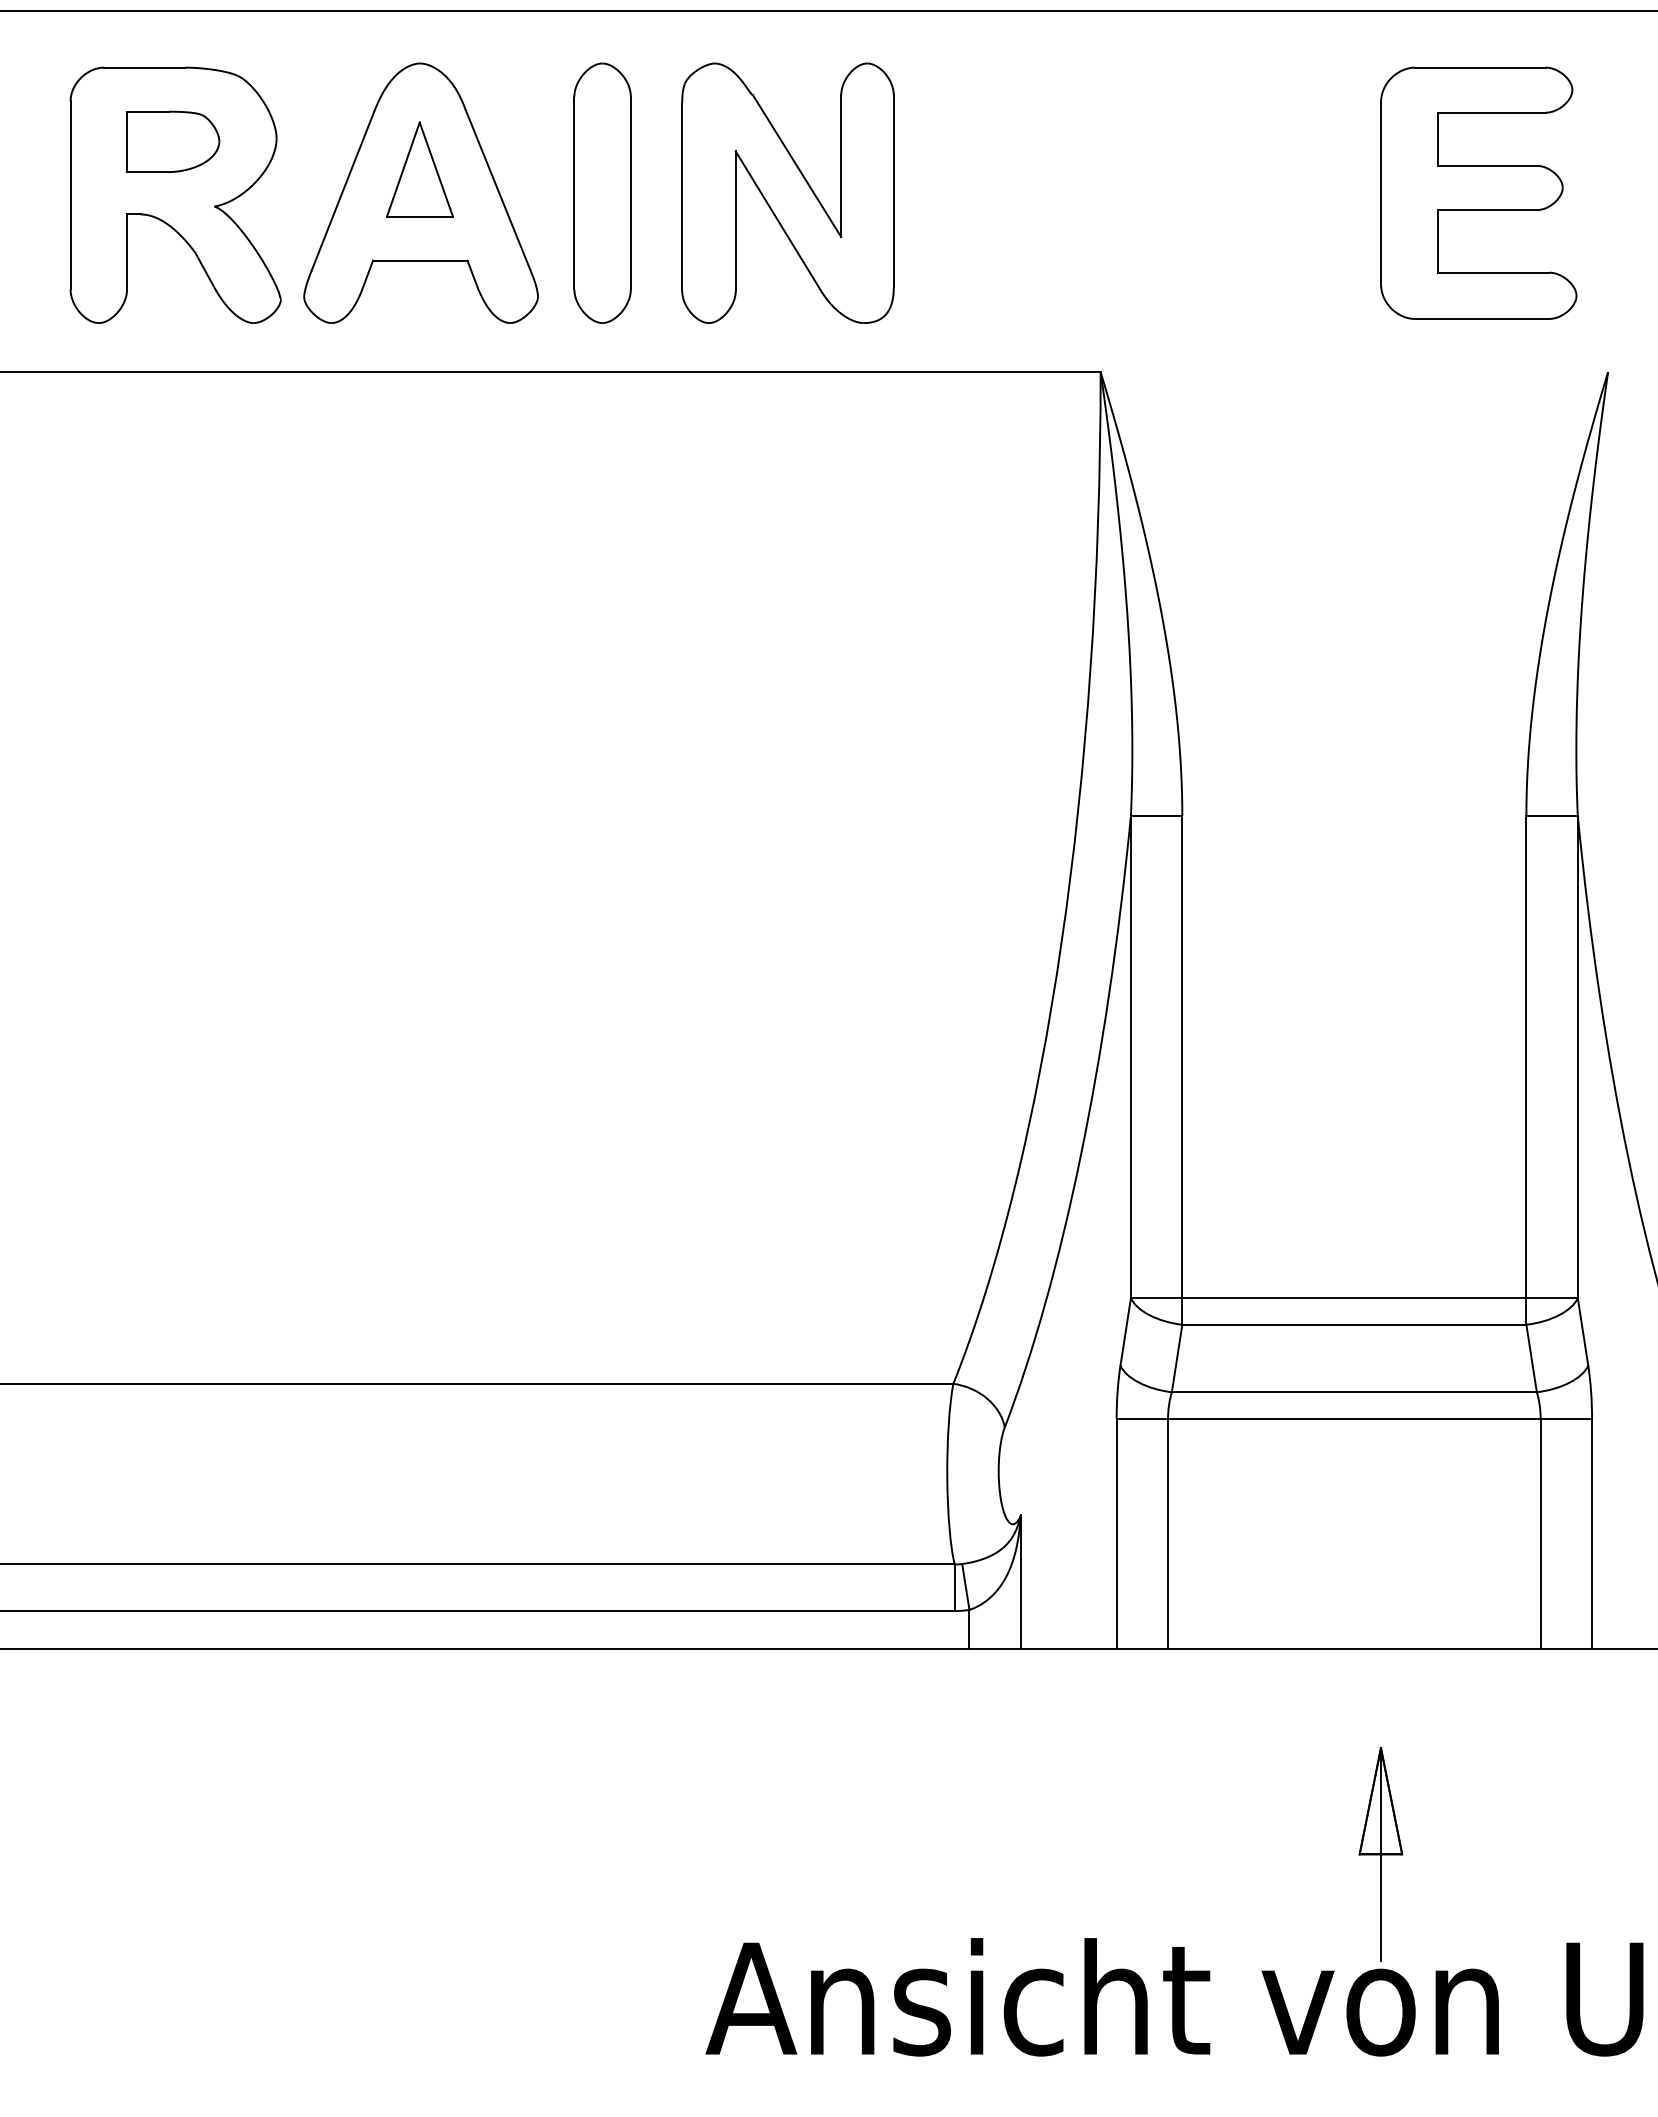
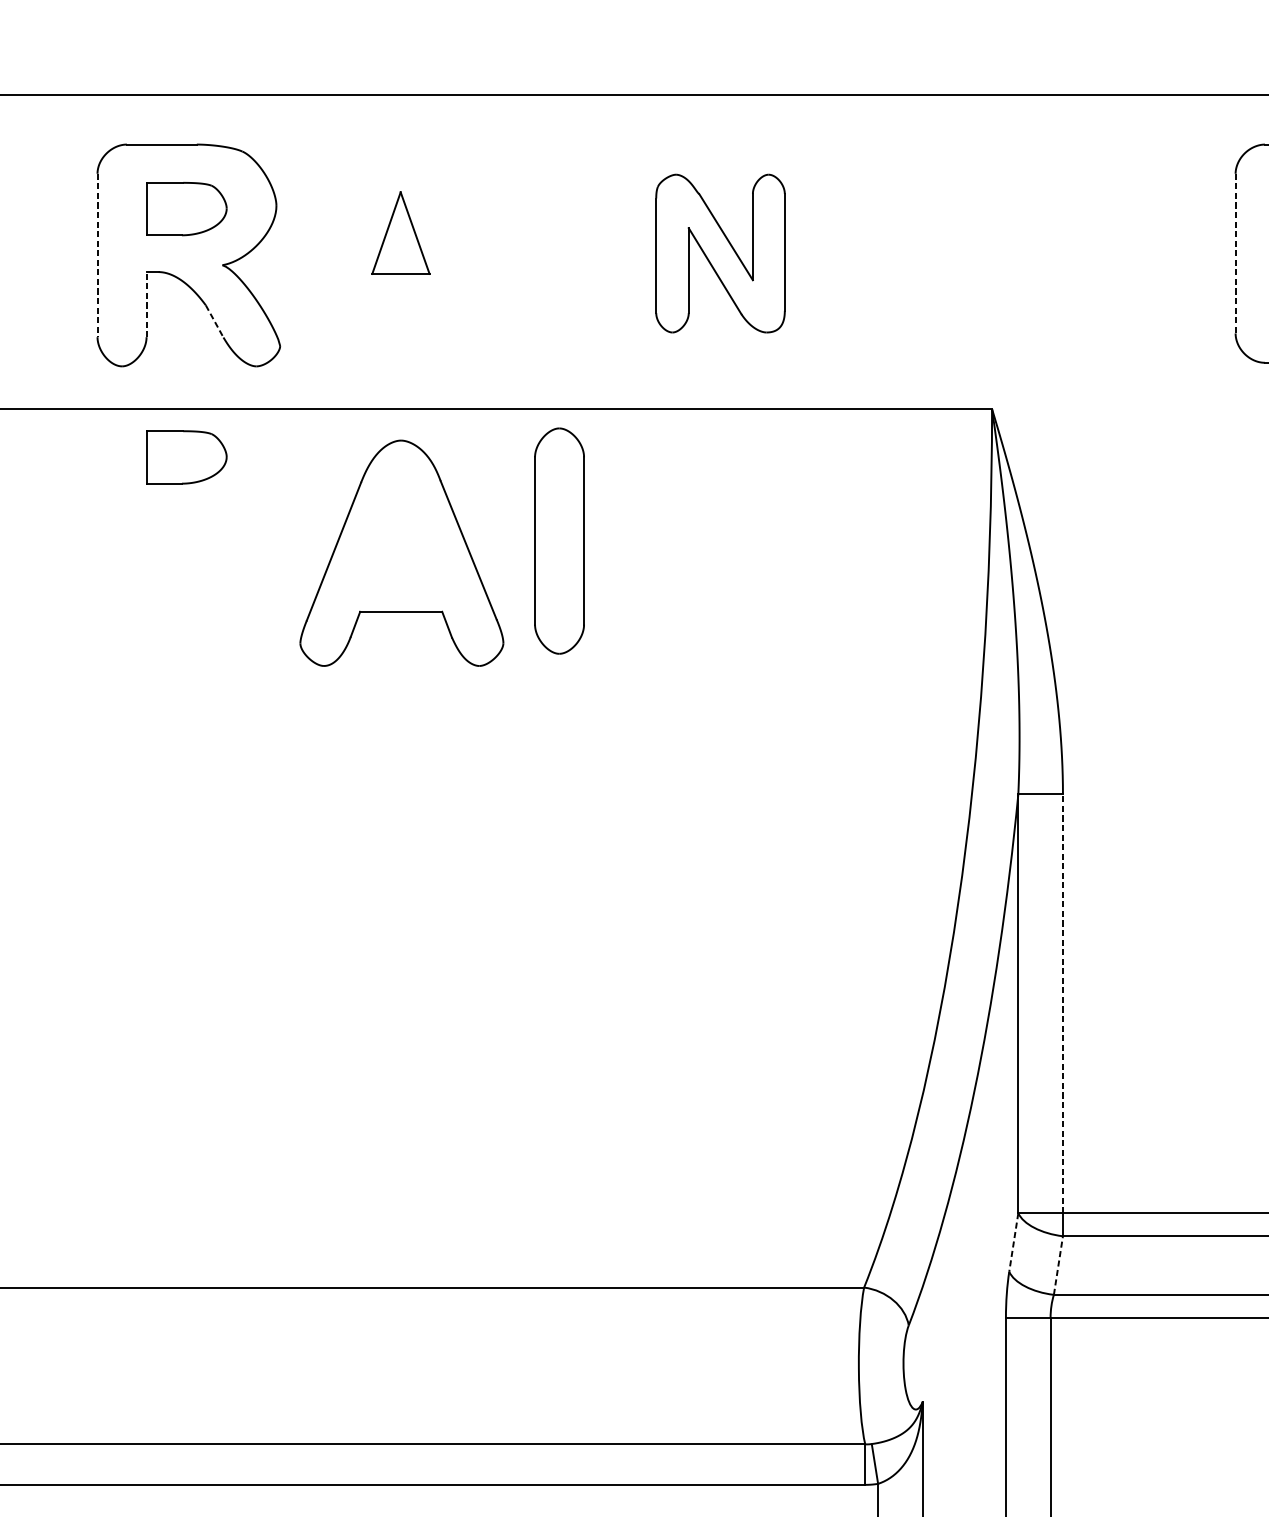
part: (420, 192) -> (401, 552), moved
part: (602, 192) -> (559, 540), moved
part: (787, 192) -> (720, 253), size x0.7
line: (1381, 193) -> (1235, 253), solid -> dashed
line: (70, 195) -> (97, 255), solid -> dashed
line: (127, 251) -> (146, 304), solid -> dashed
line: (205, 271) -> (214, 321), solid -> dashed
part: (173, 427) -> (186, 457), added
line: (1182, 1056) -> (1063, 1003), solid -> dashed
line: (1125, 1332) -> (1013, 1242), solid -> dashed
line: (1177, 1358) -> (1058, 1265), solid -> dashed

